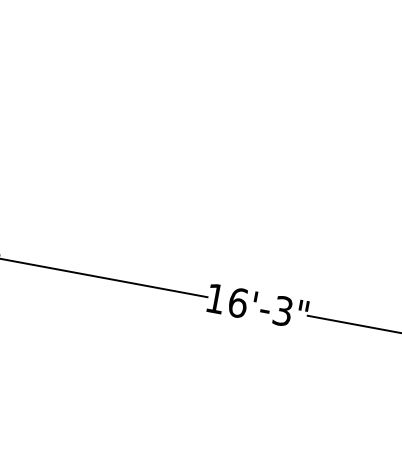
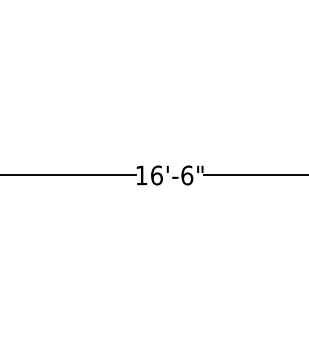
text: (283, 311) -> (187, 175), 16'-3" -> 16'-6"

